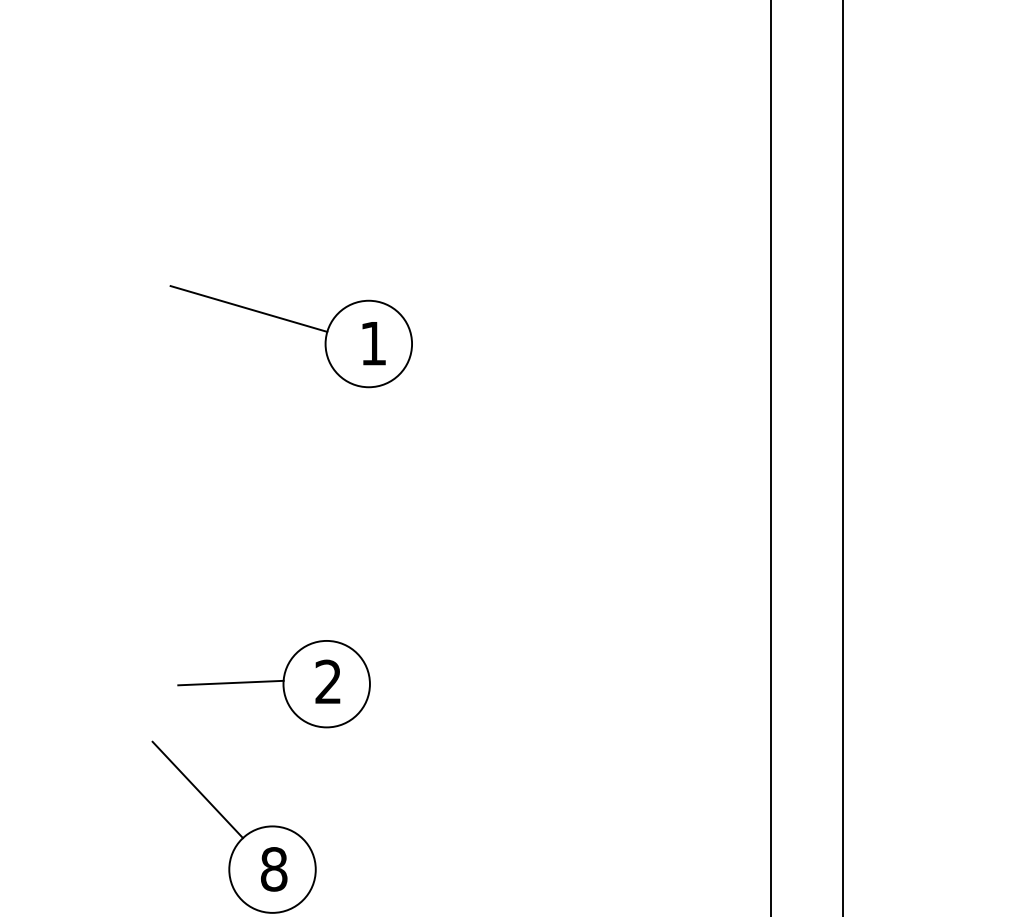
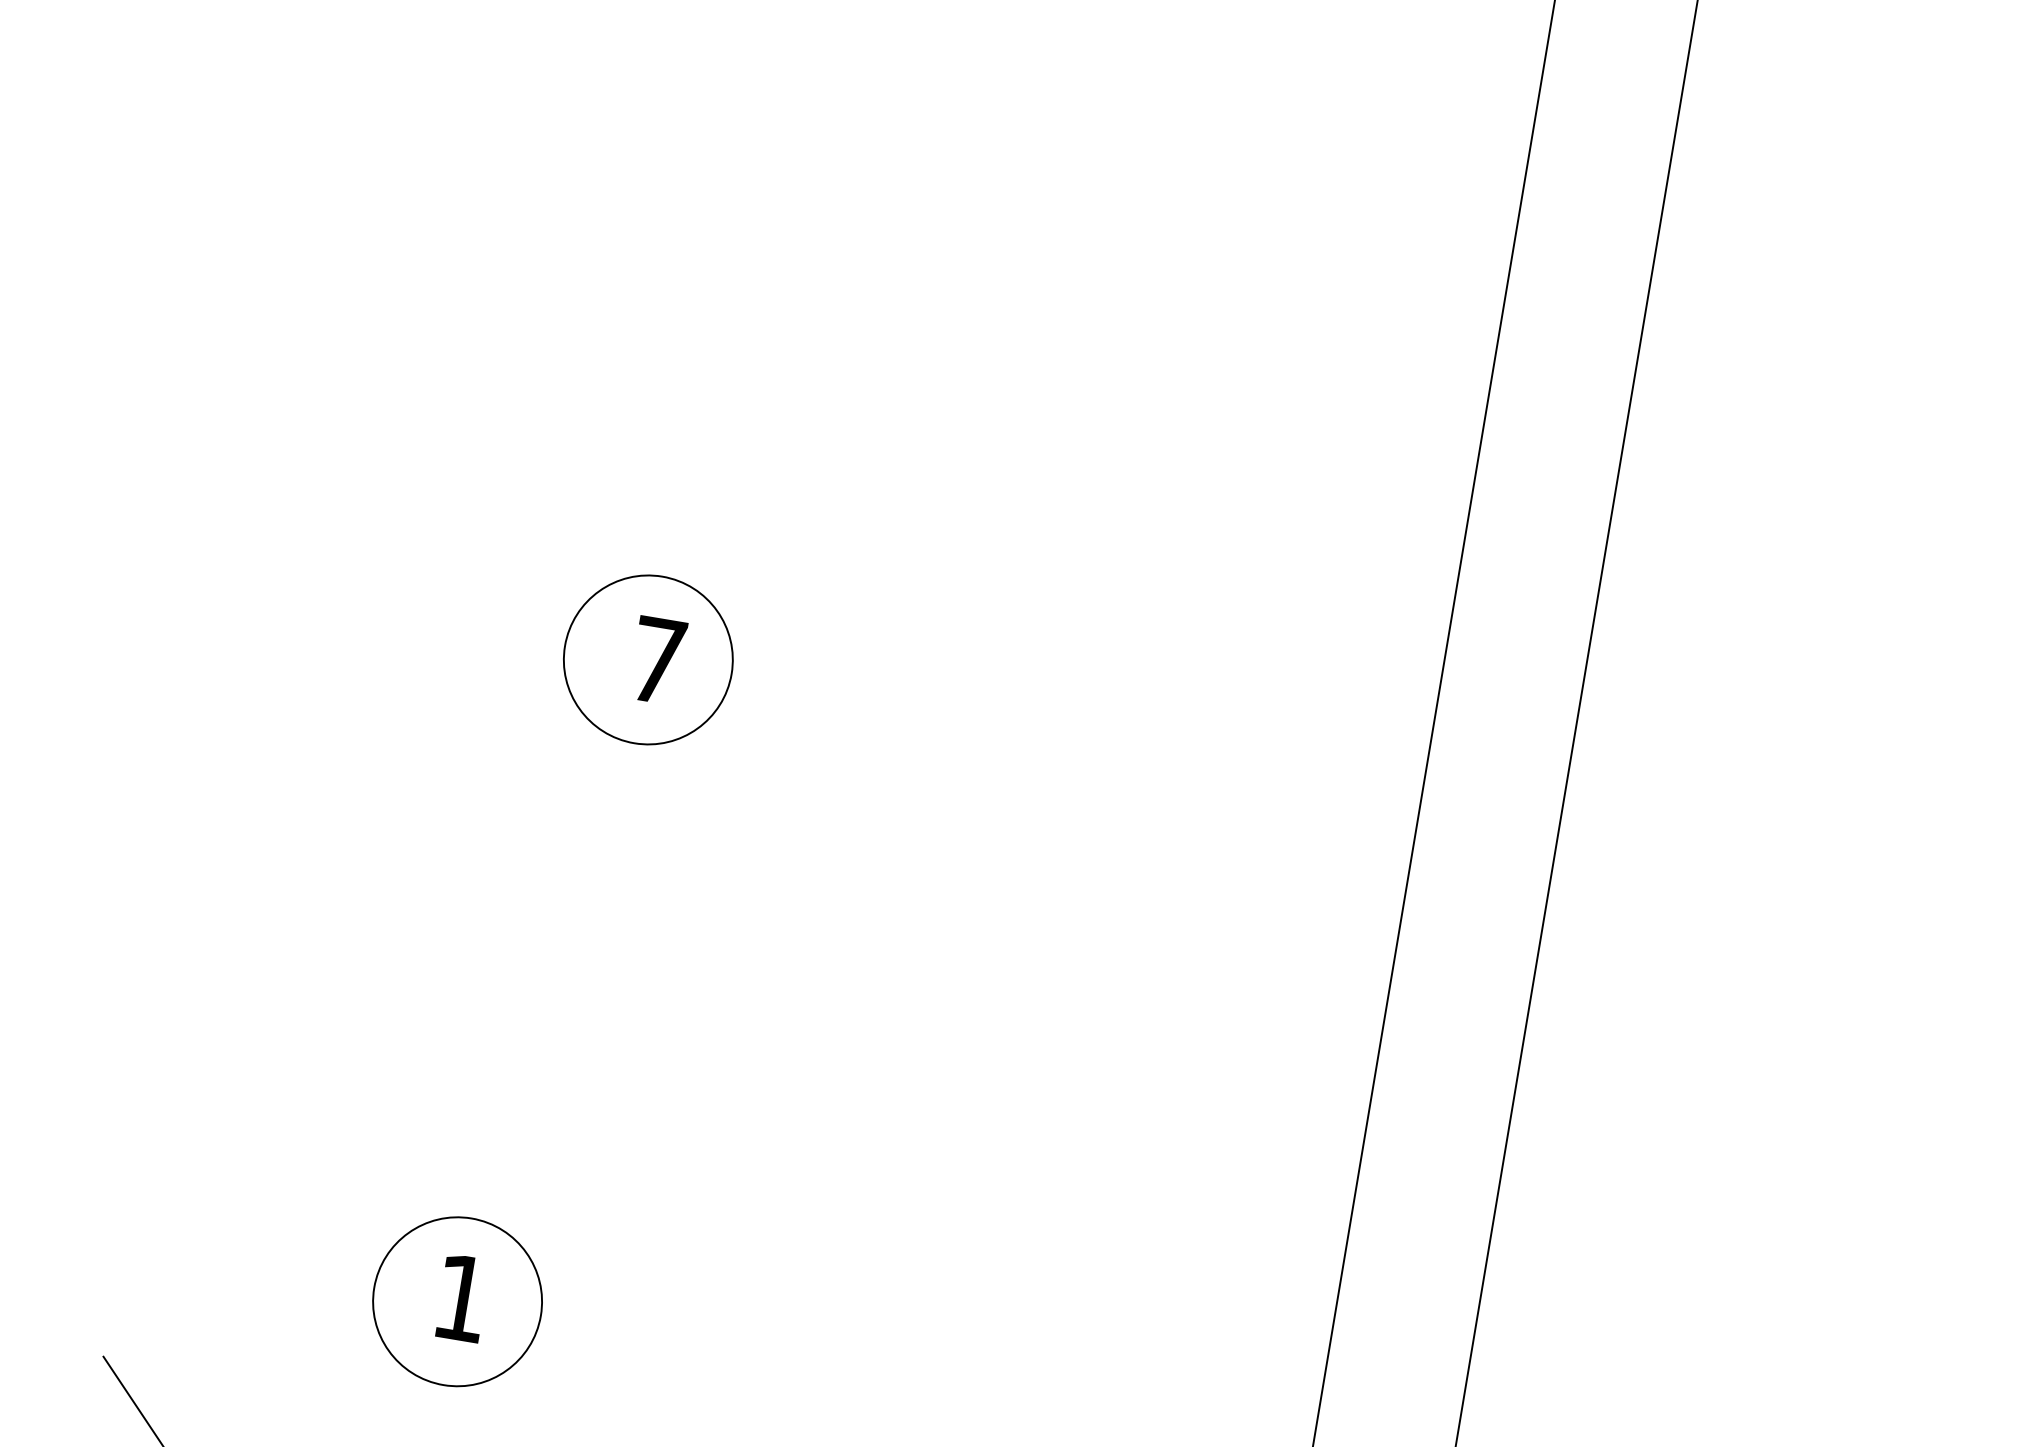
line: (248, 308) -> (427, 552), removed
text: (373, 343) -> (657, 660), 1 -> 7
text: (327, 681) -> (459, 1296), 2 -> 1
line: (230, 682) -> (272, 1267), removed

